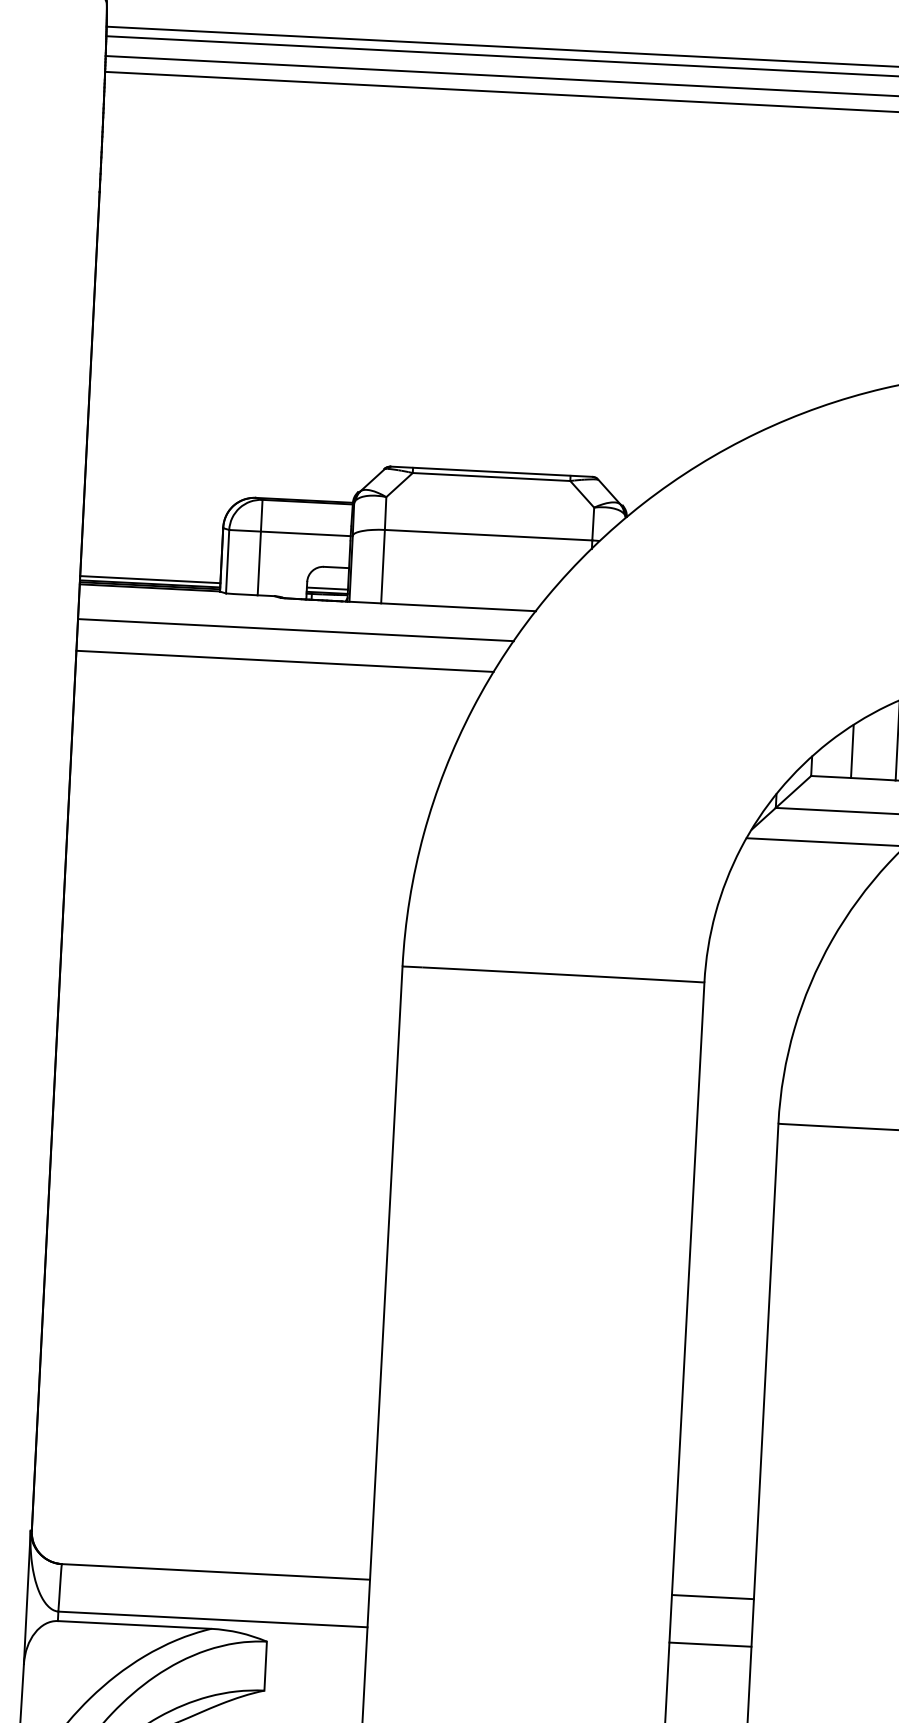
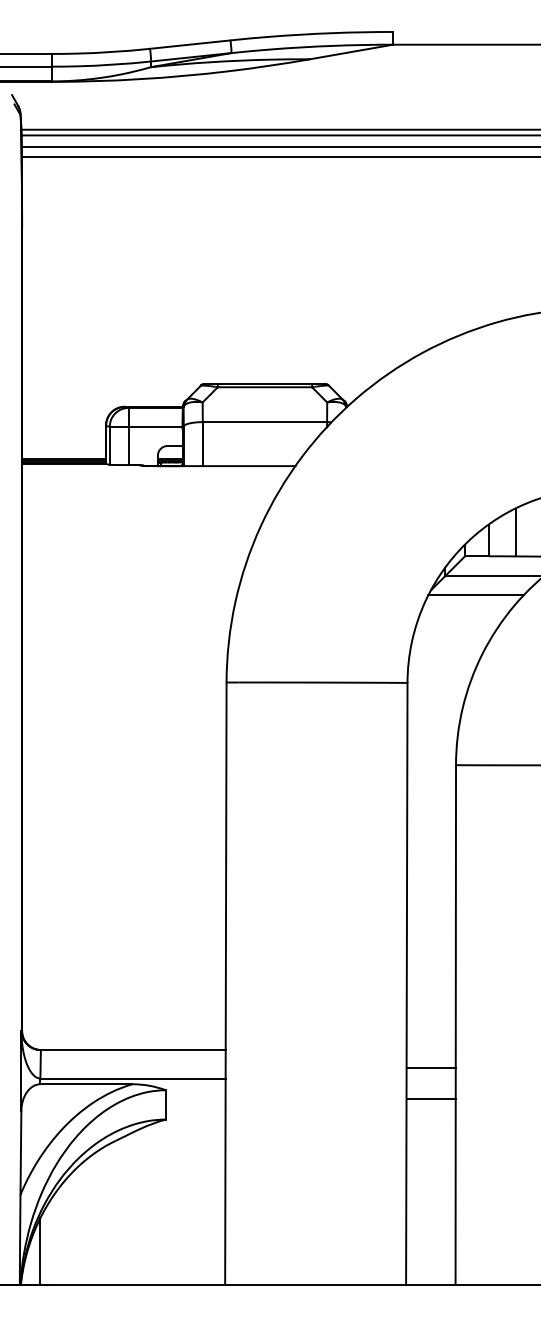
line: (295, 629) -> (152, 484), removed
line: (285, 661) -> (147, 503), removed
line: (711, 1597) -> (430, 1068), moved
line: (709, 1644) -> (430, 1098), moved

